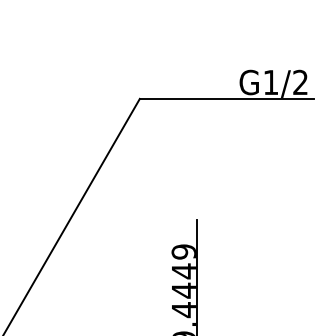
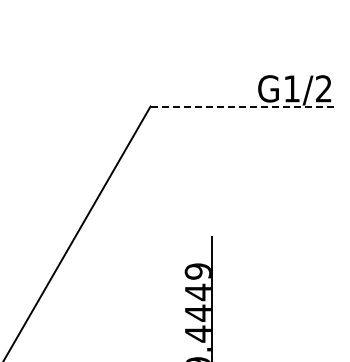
line: (226, 98) -> (244, 106), solid -> dashed

